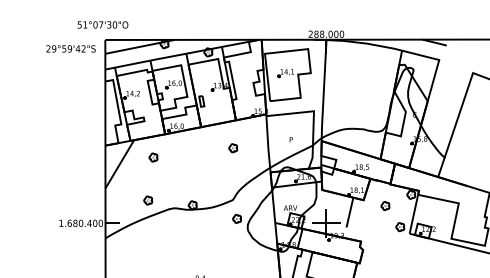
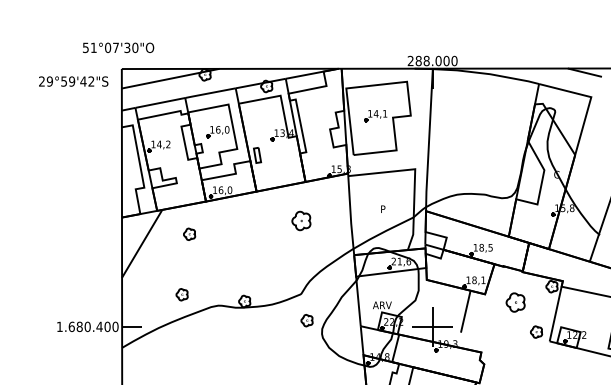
part: (233, 148) -> (302, 221), size x1.6
part: (385, 205) -> (515, 301), size x1.6

